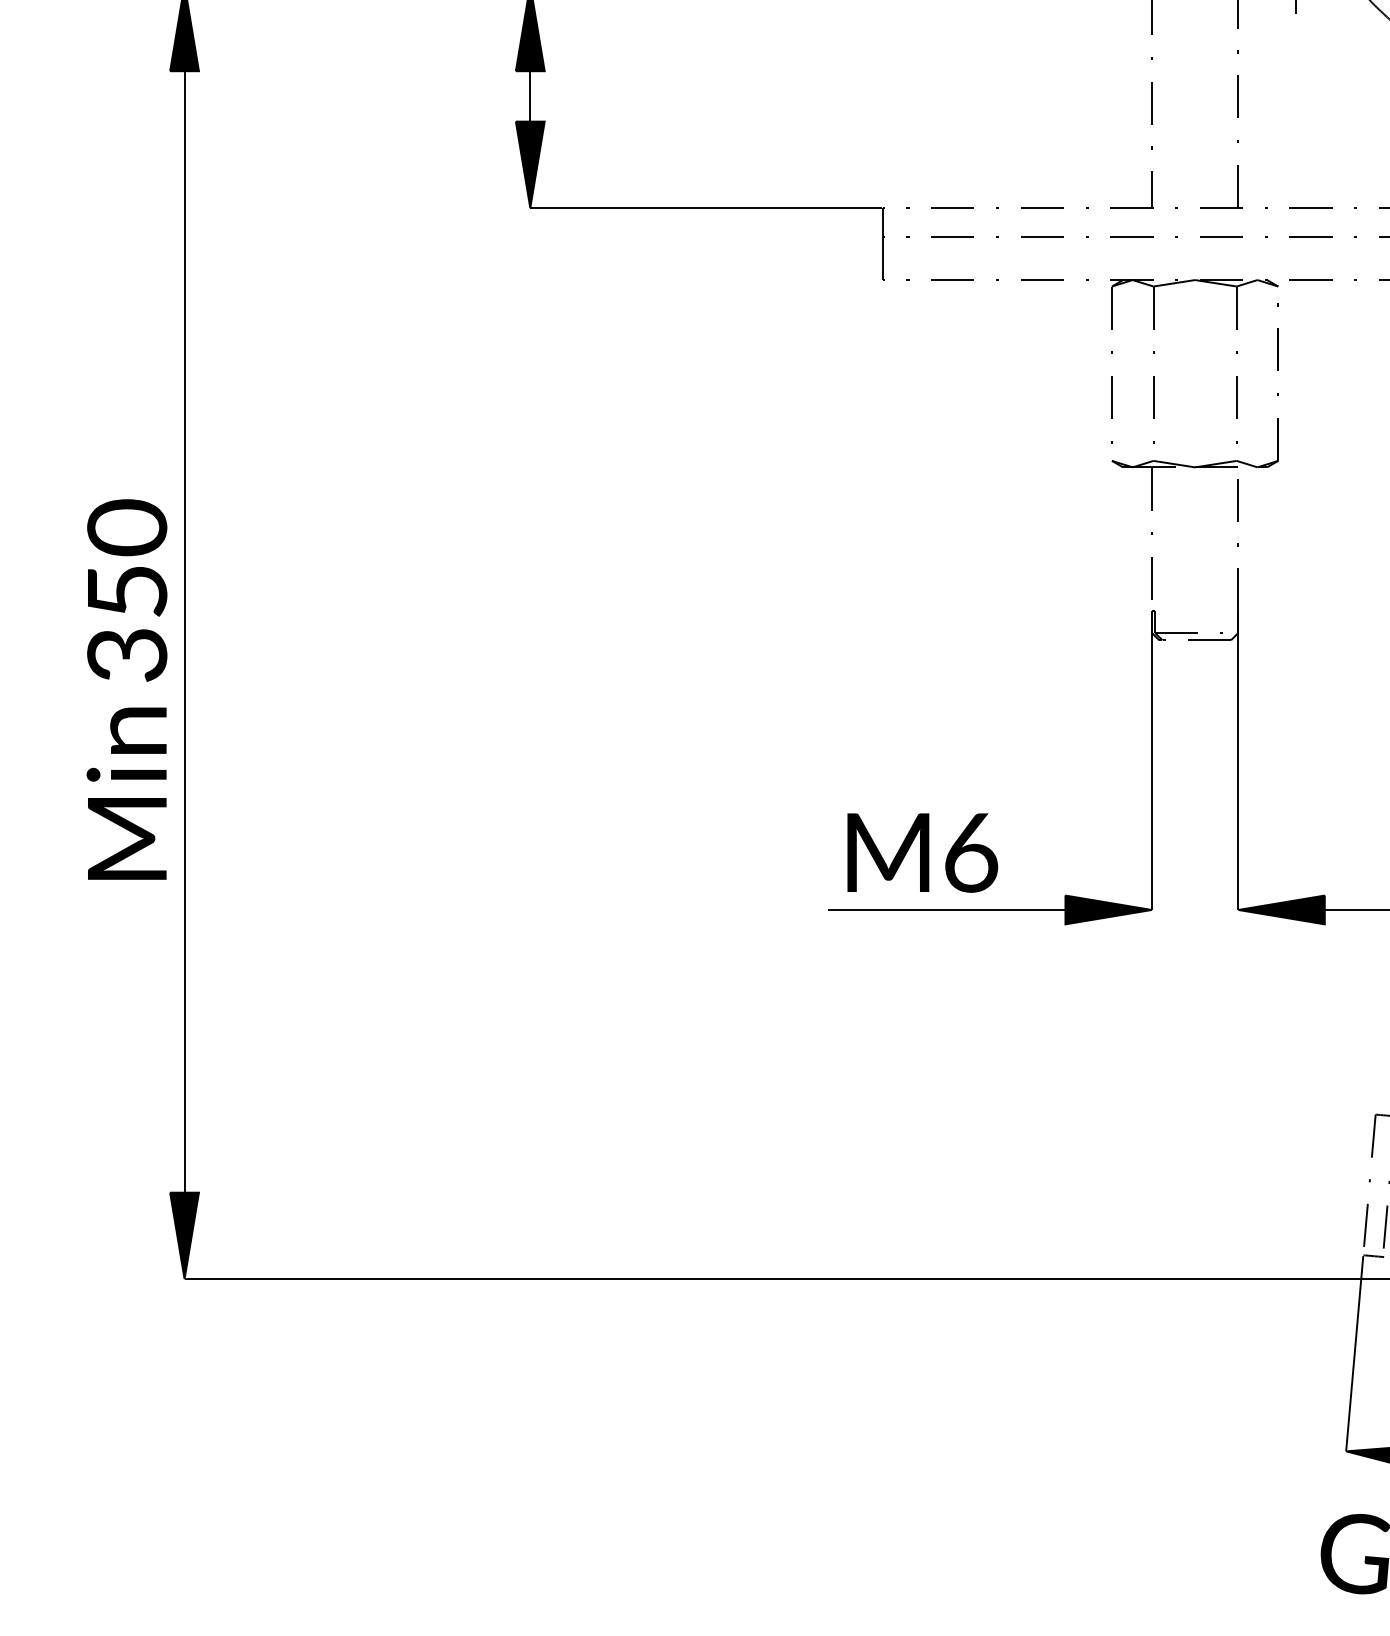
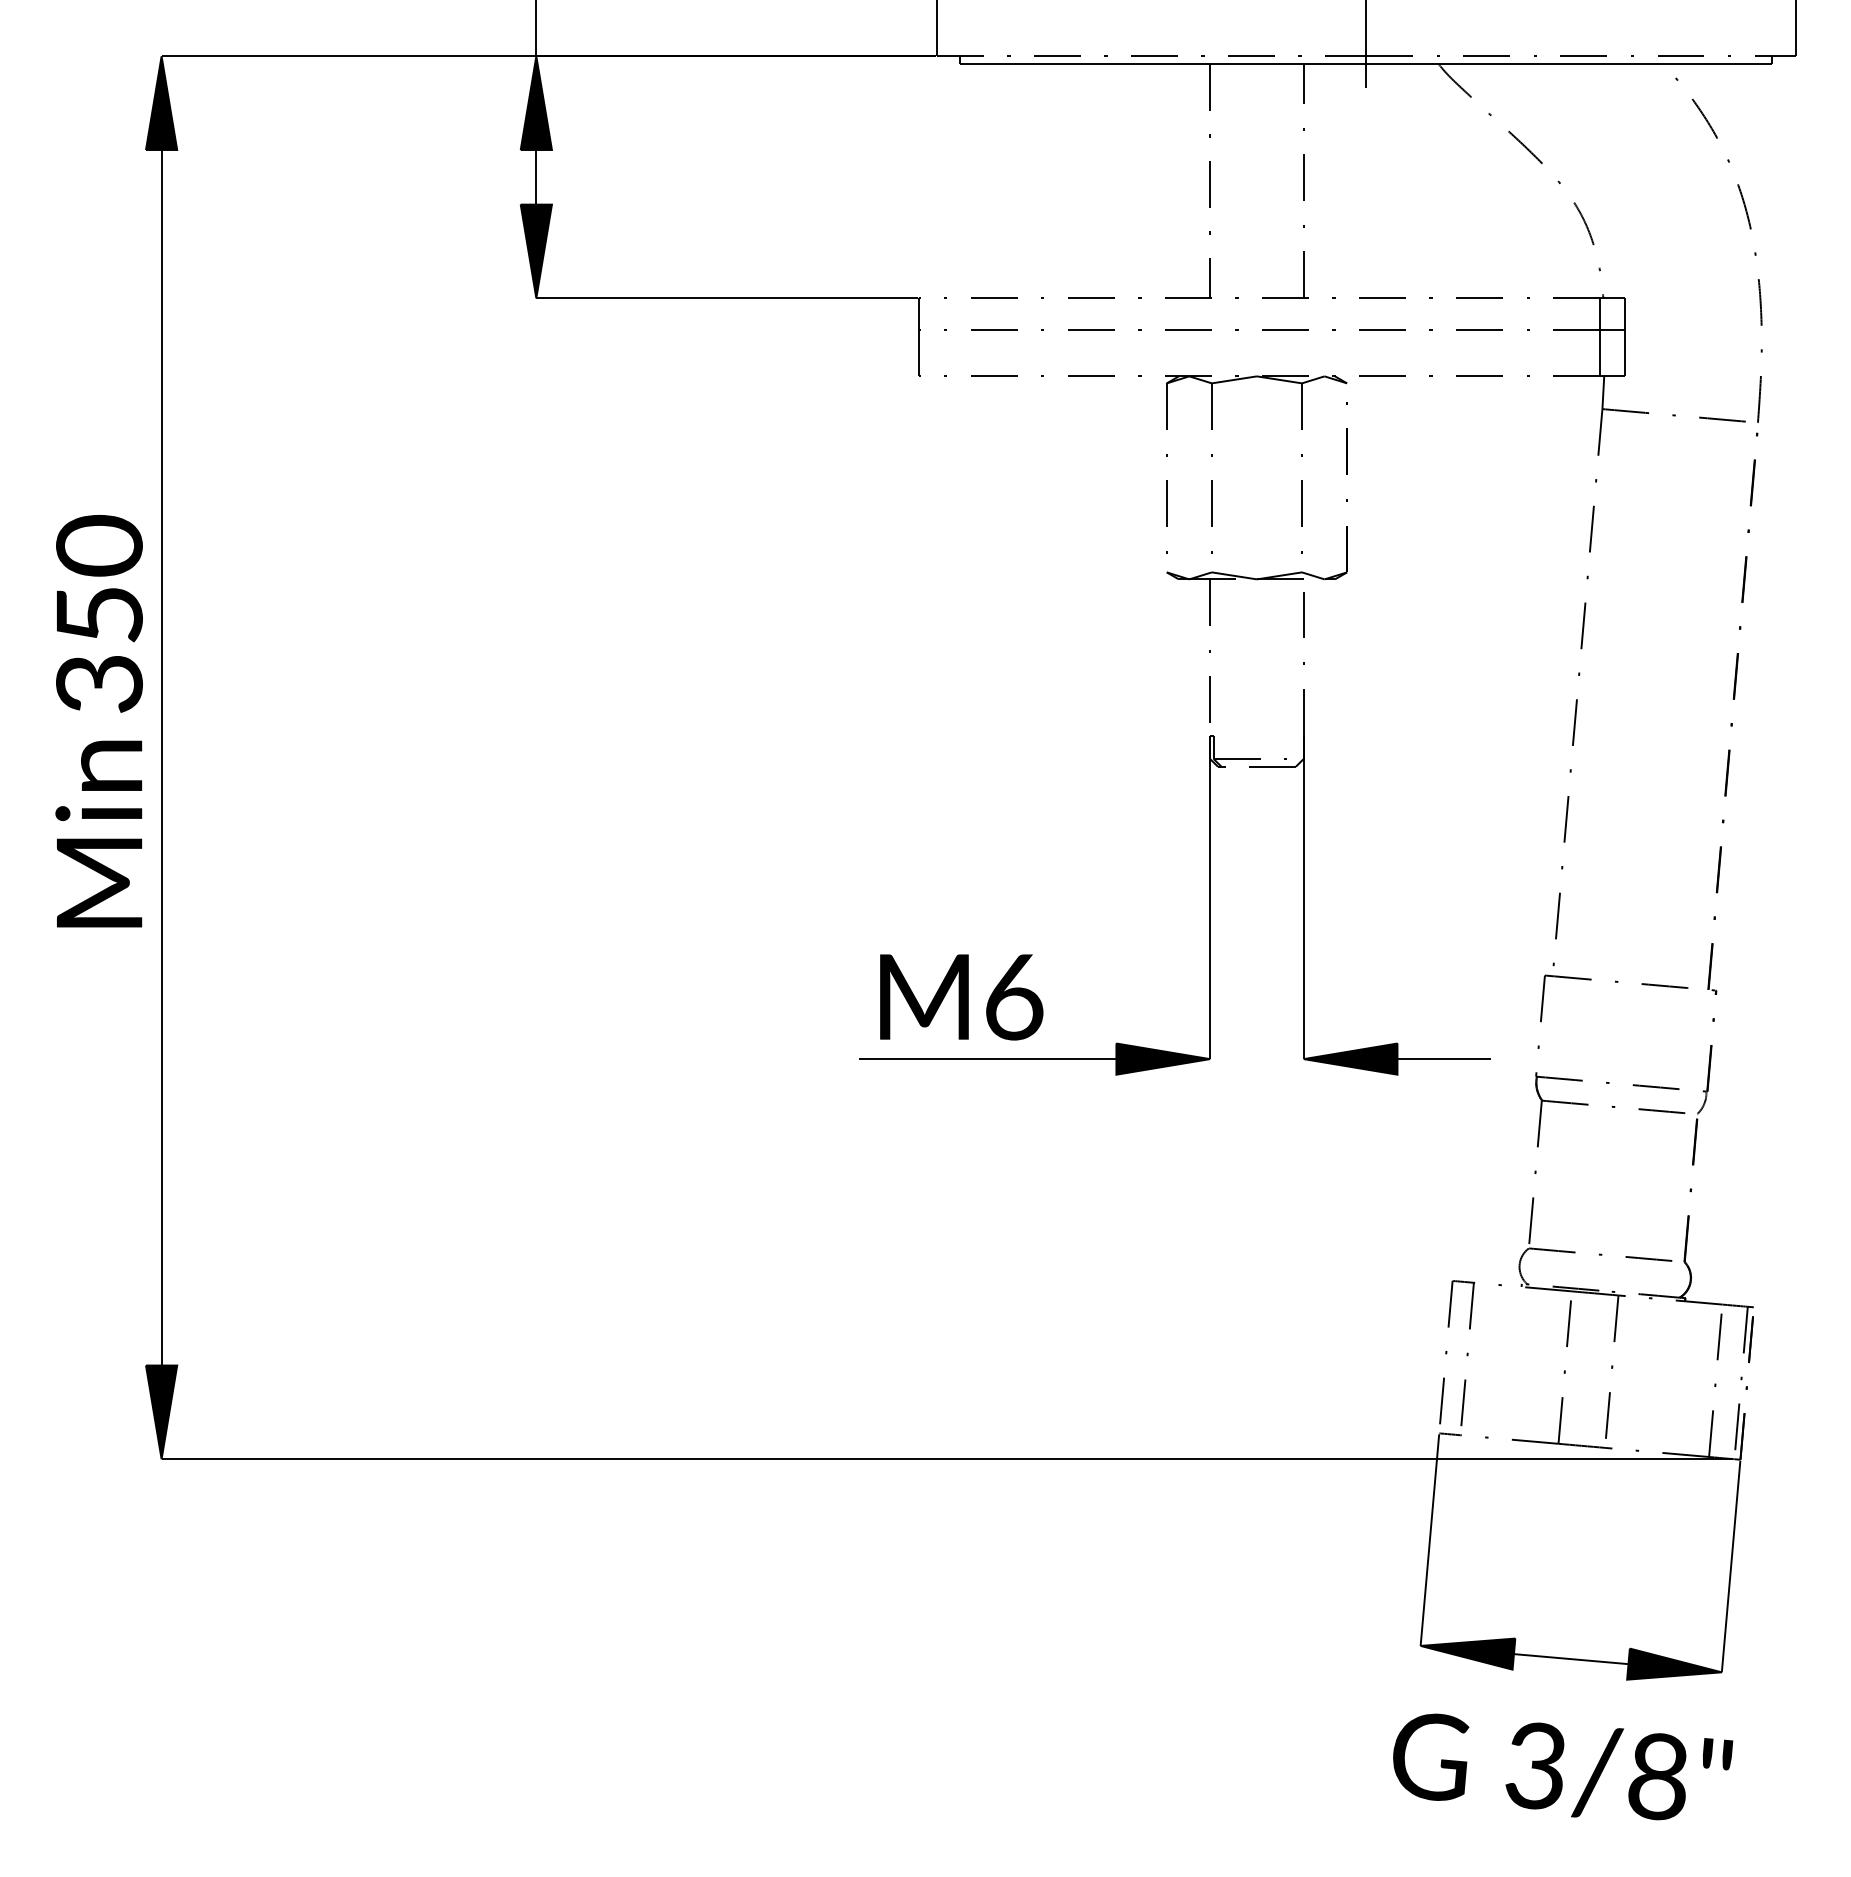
text: (126, 689) -> (98, 721), moved

